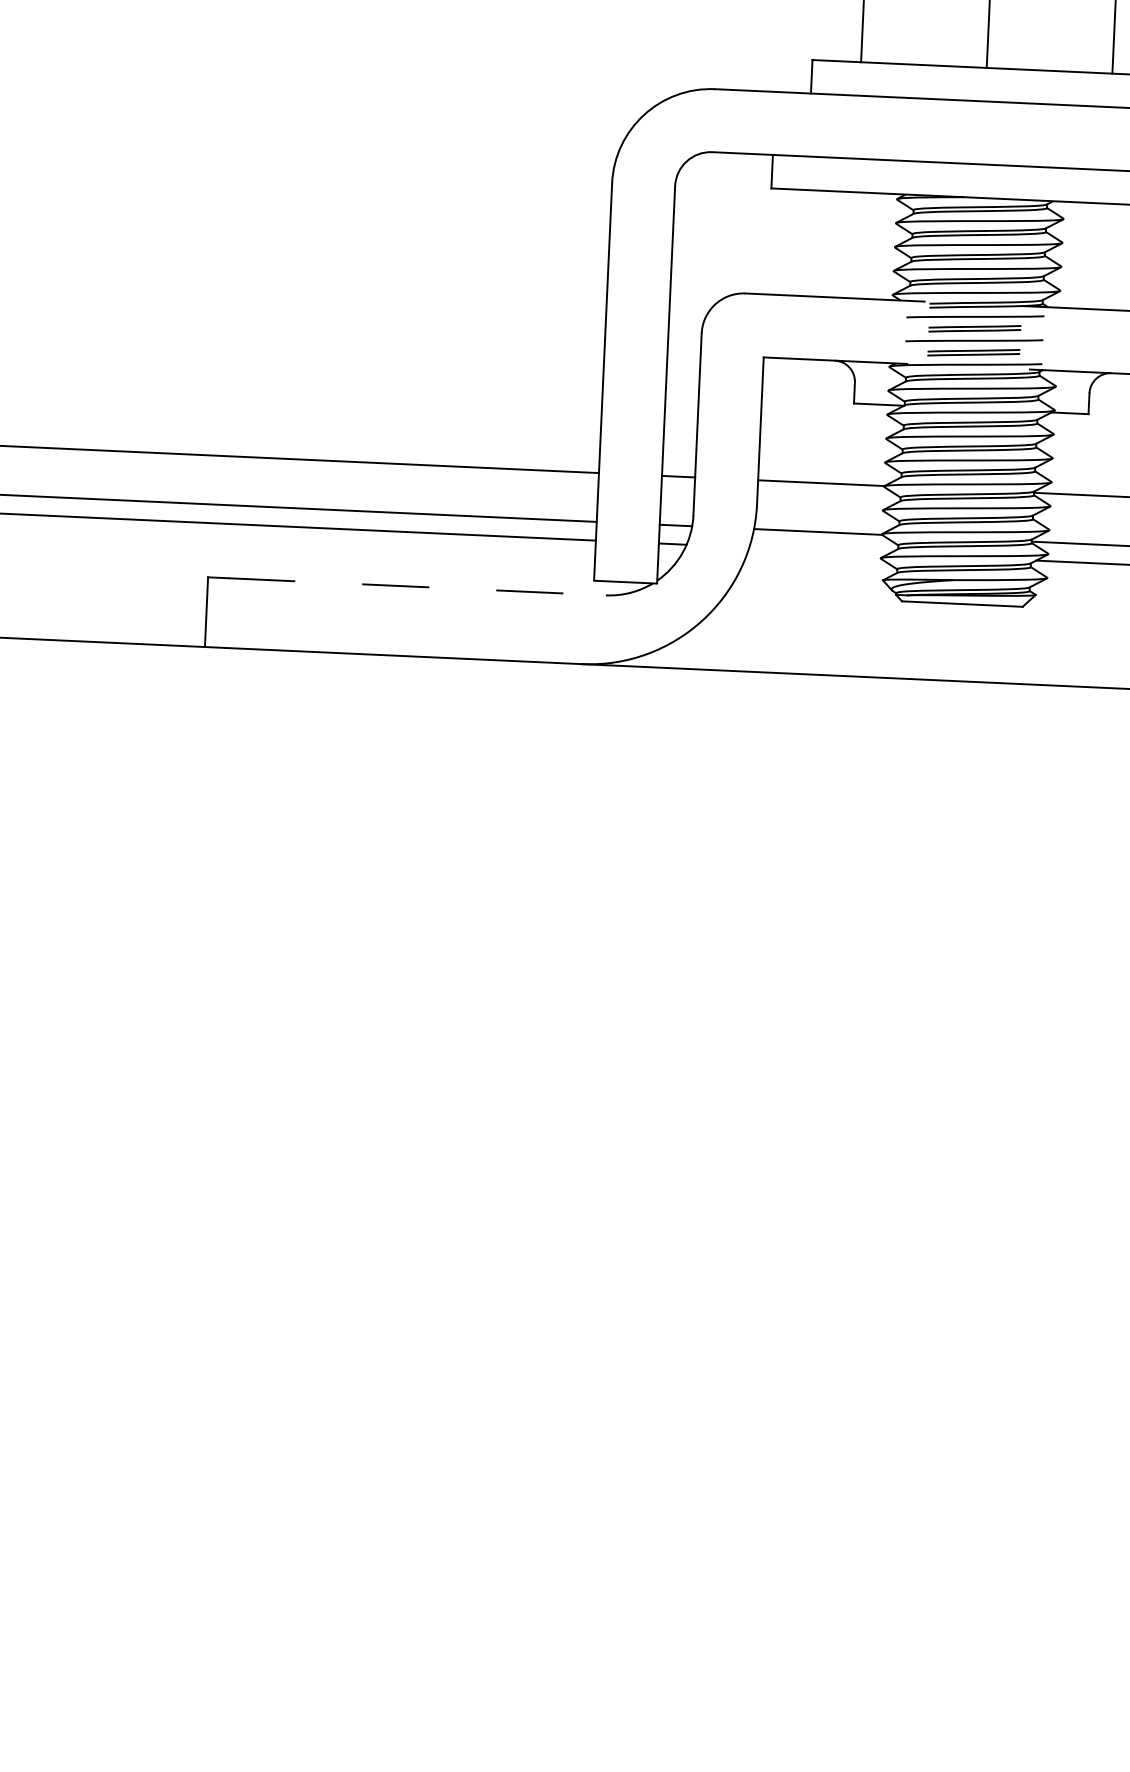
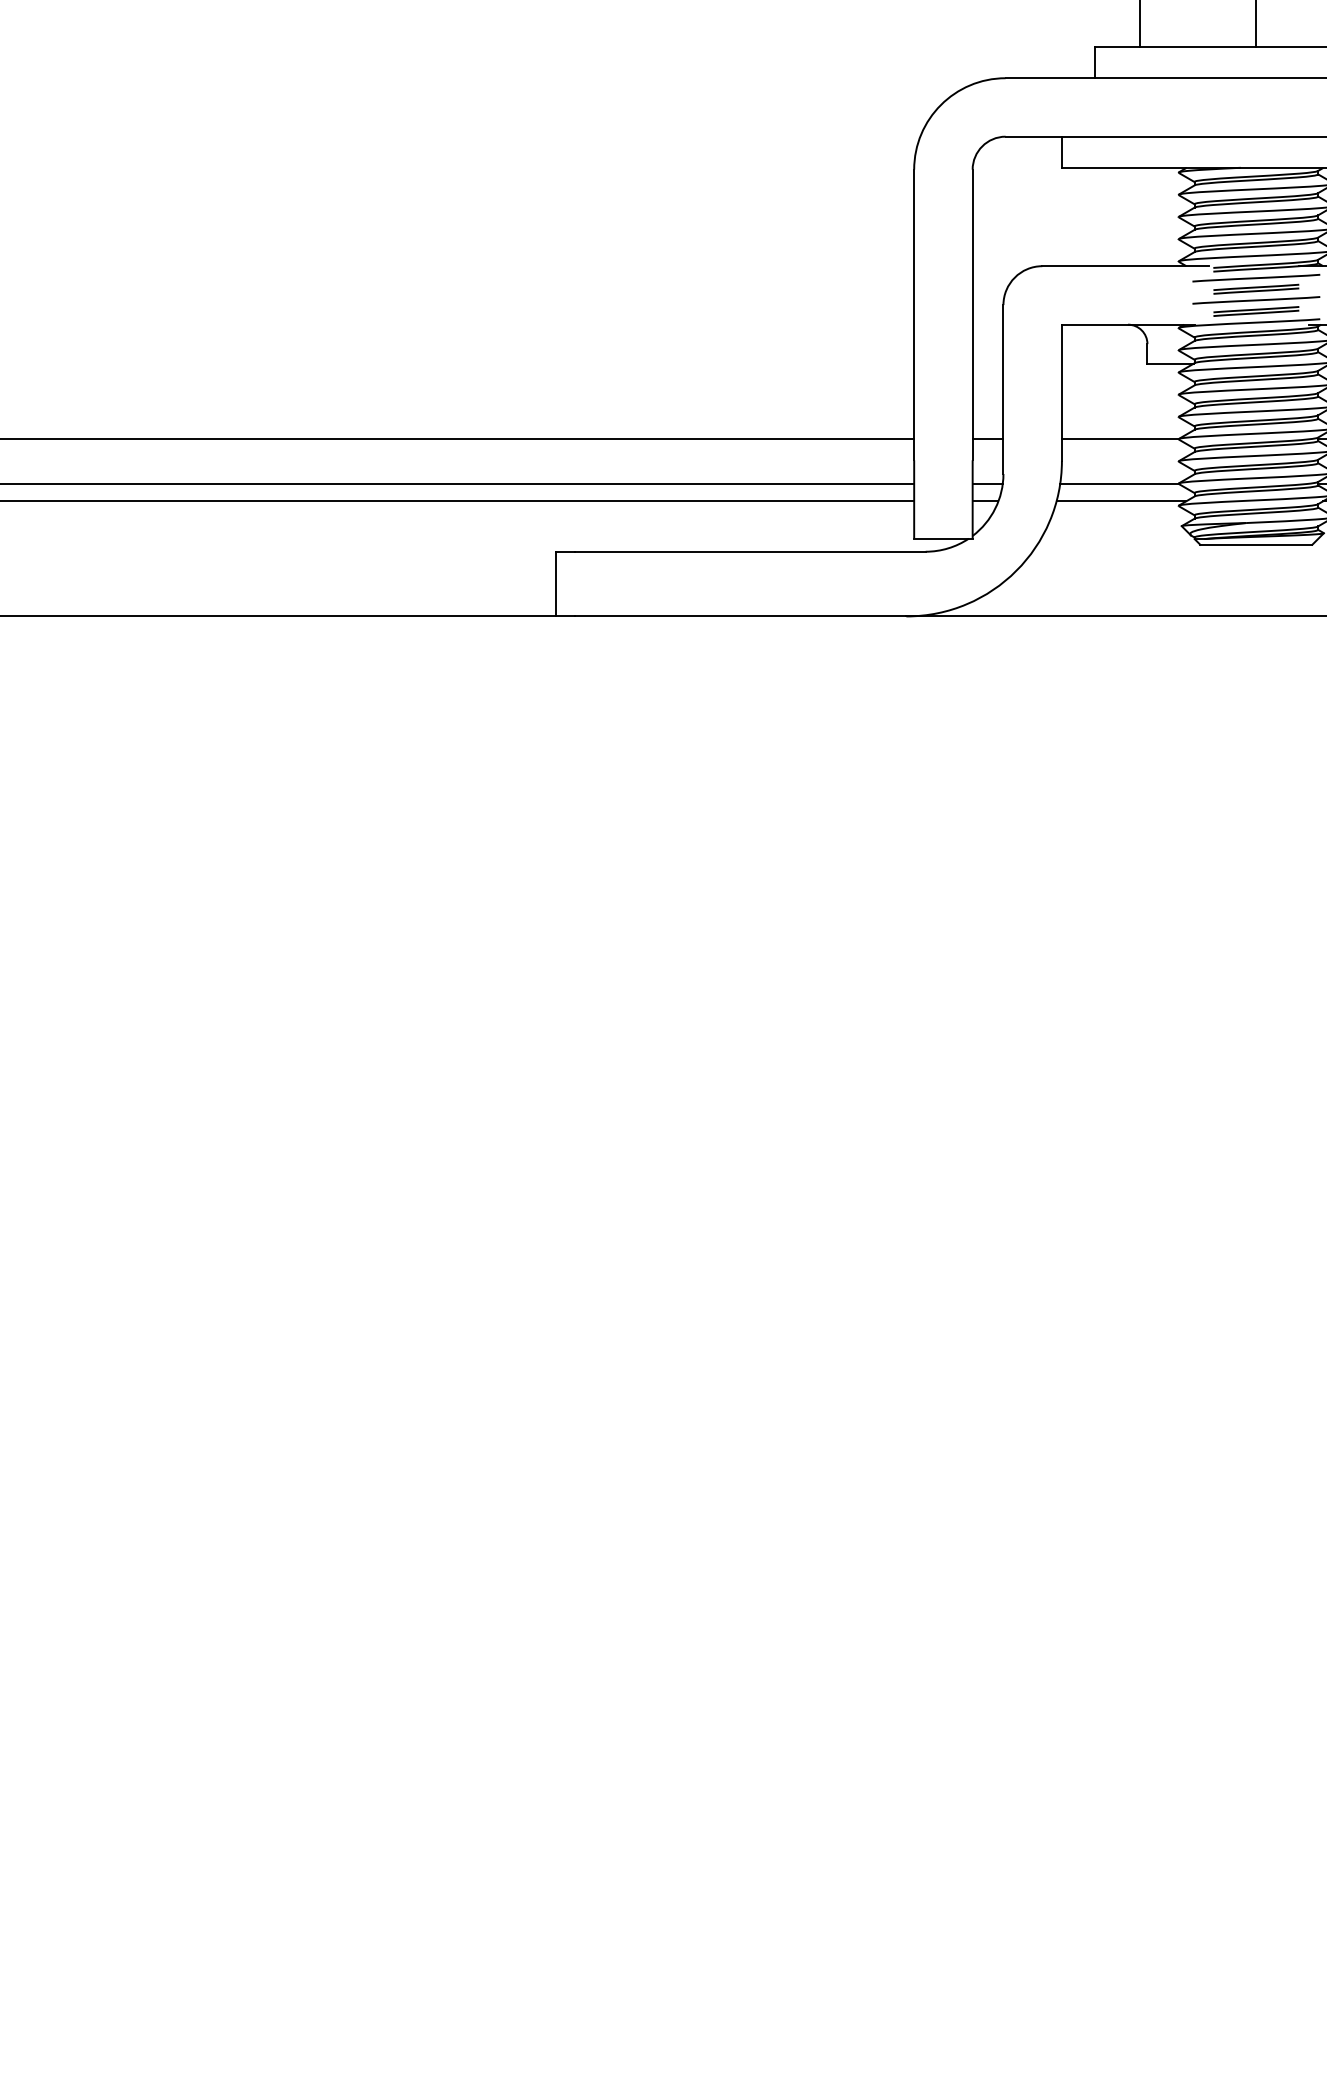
line: (819, 550) -> (1121, 501), added
line: (417, 586) -> (750, 551), dashed -> solid

